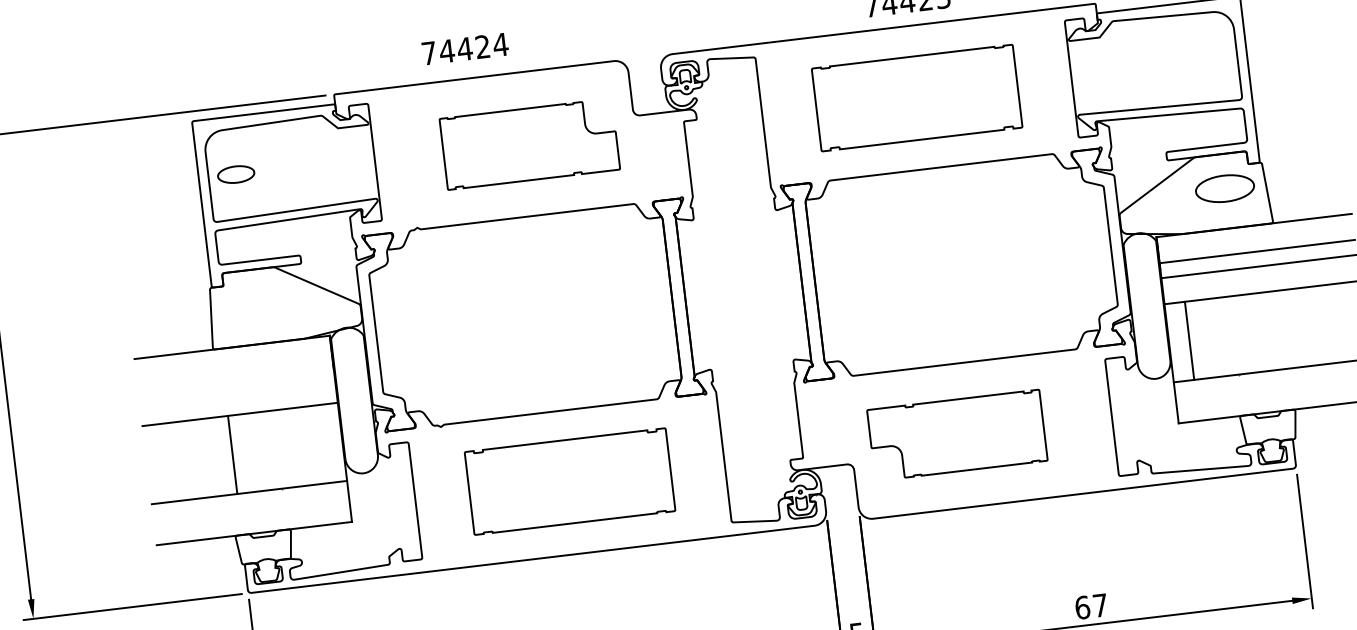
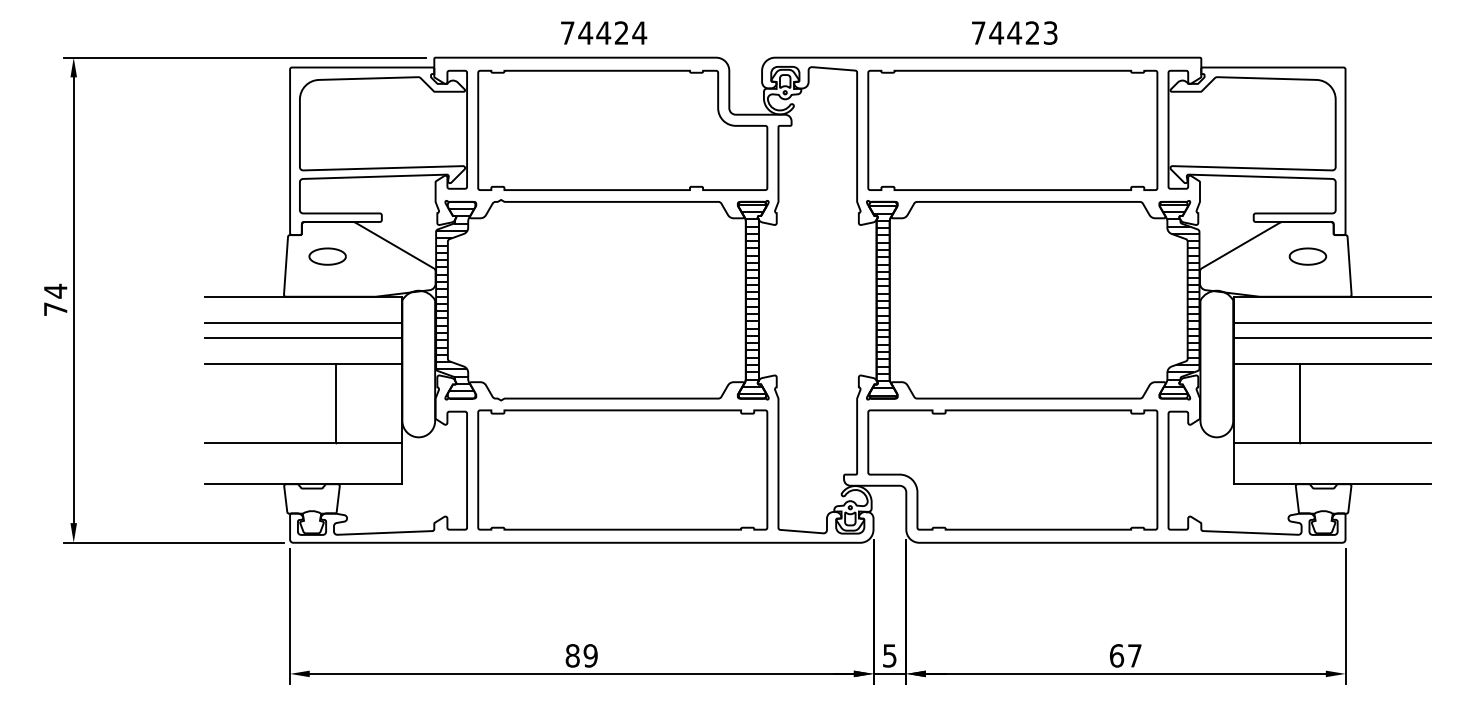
text: (465, 48) -> (604, 32), moved
part: (916, 97) -> (1012, 129), size x1.43
part: (529, 143) -> (622, 129), size x1.67
part: (236, 174) -> (327, 256), moved
part: (1224, 188) -> (1307, 256), size x0.62
hatch: (1102, 246) -> (1179, 299), added
hatch: (807, 282) -> (882, 300), added
hatch: (678, 296) -> (752, 299), added
hatch: (384, 336) -> (455, 303), added
line: (1189, 340) -> (1299, 403), moved
line: (234, 373) -> (302, 322), added
line: (236, 388) -> (302, 338), added
part: (956, 434) -> (1012, 469), size x1.67
line: (232, 454) -> (335, 403), moved
part: (569, 481) -> (622, 469), size x1.43

